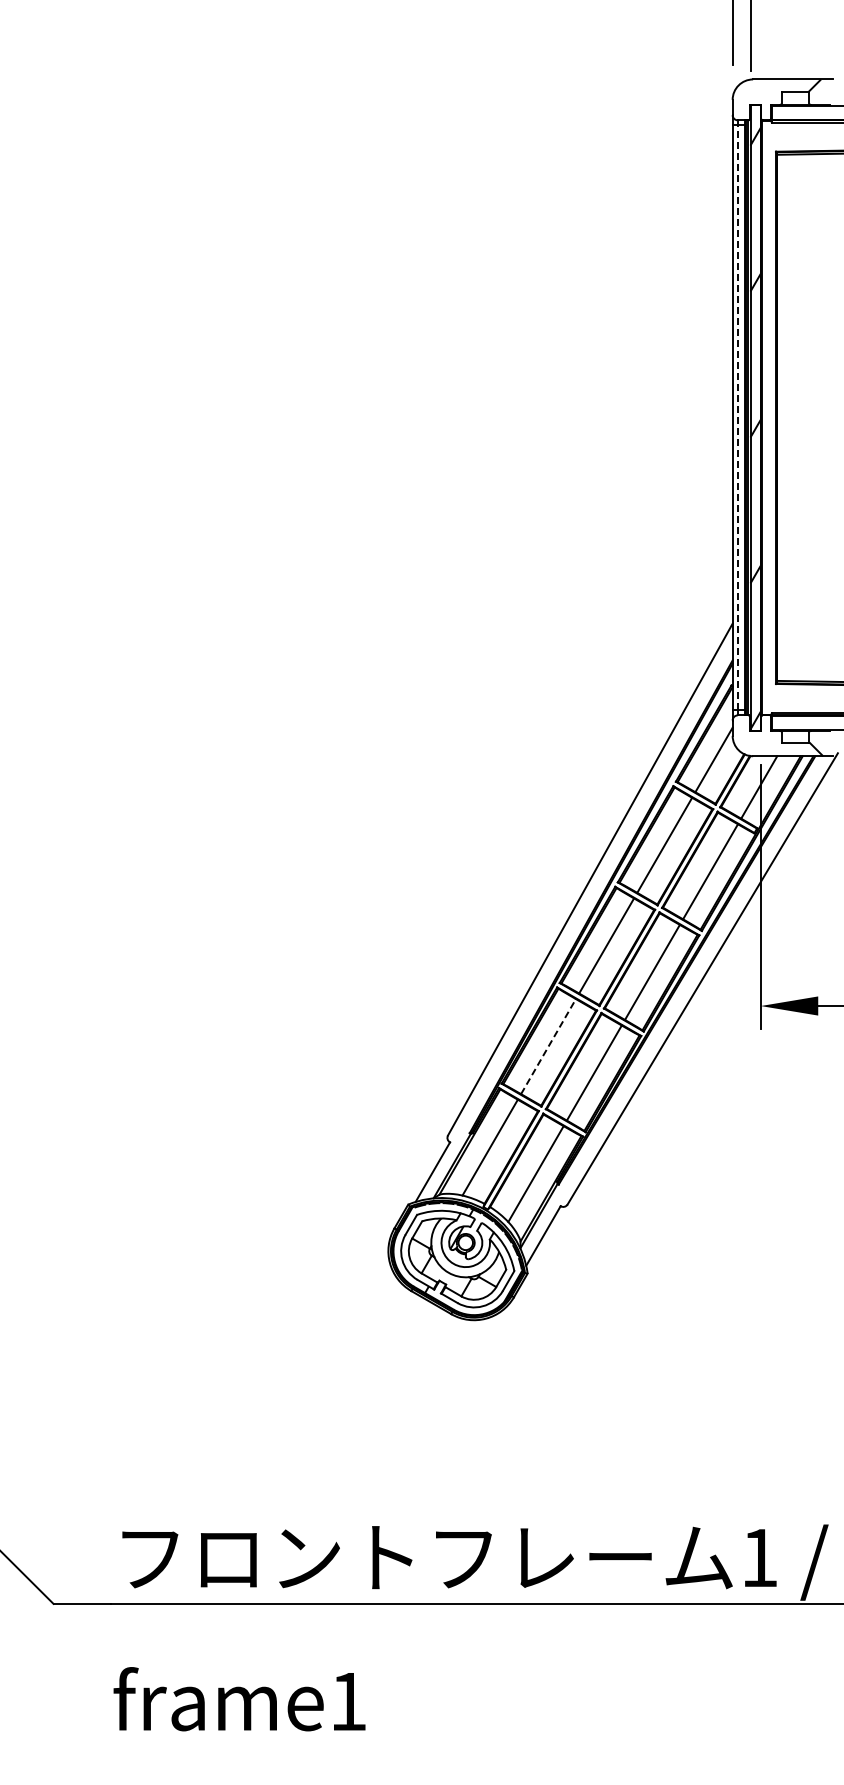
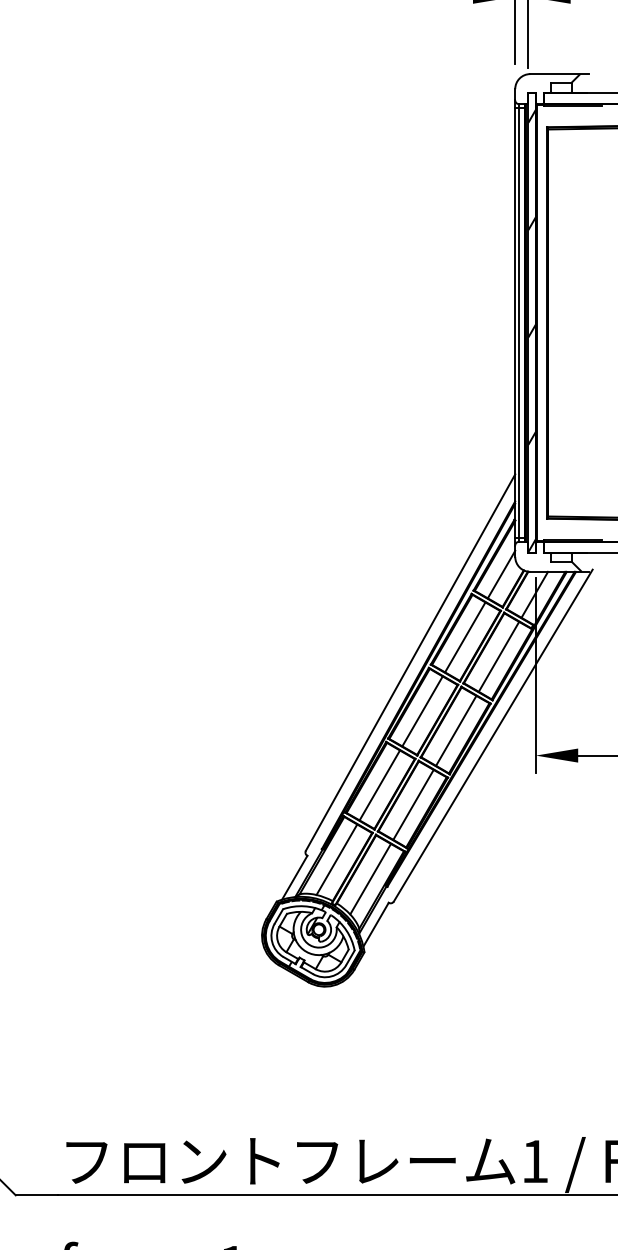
line: (737, 417) -> (518, 322), dashed -> solid
line: (548, 1046) -> (379, 785), dashed -> solid

